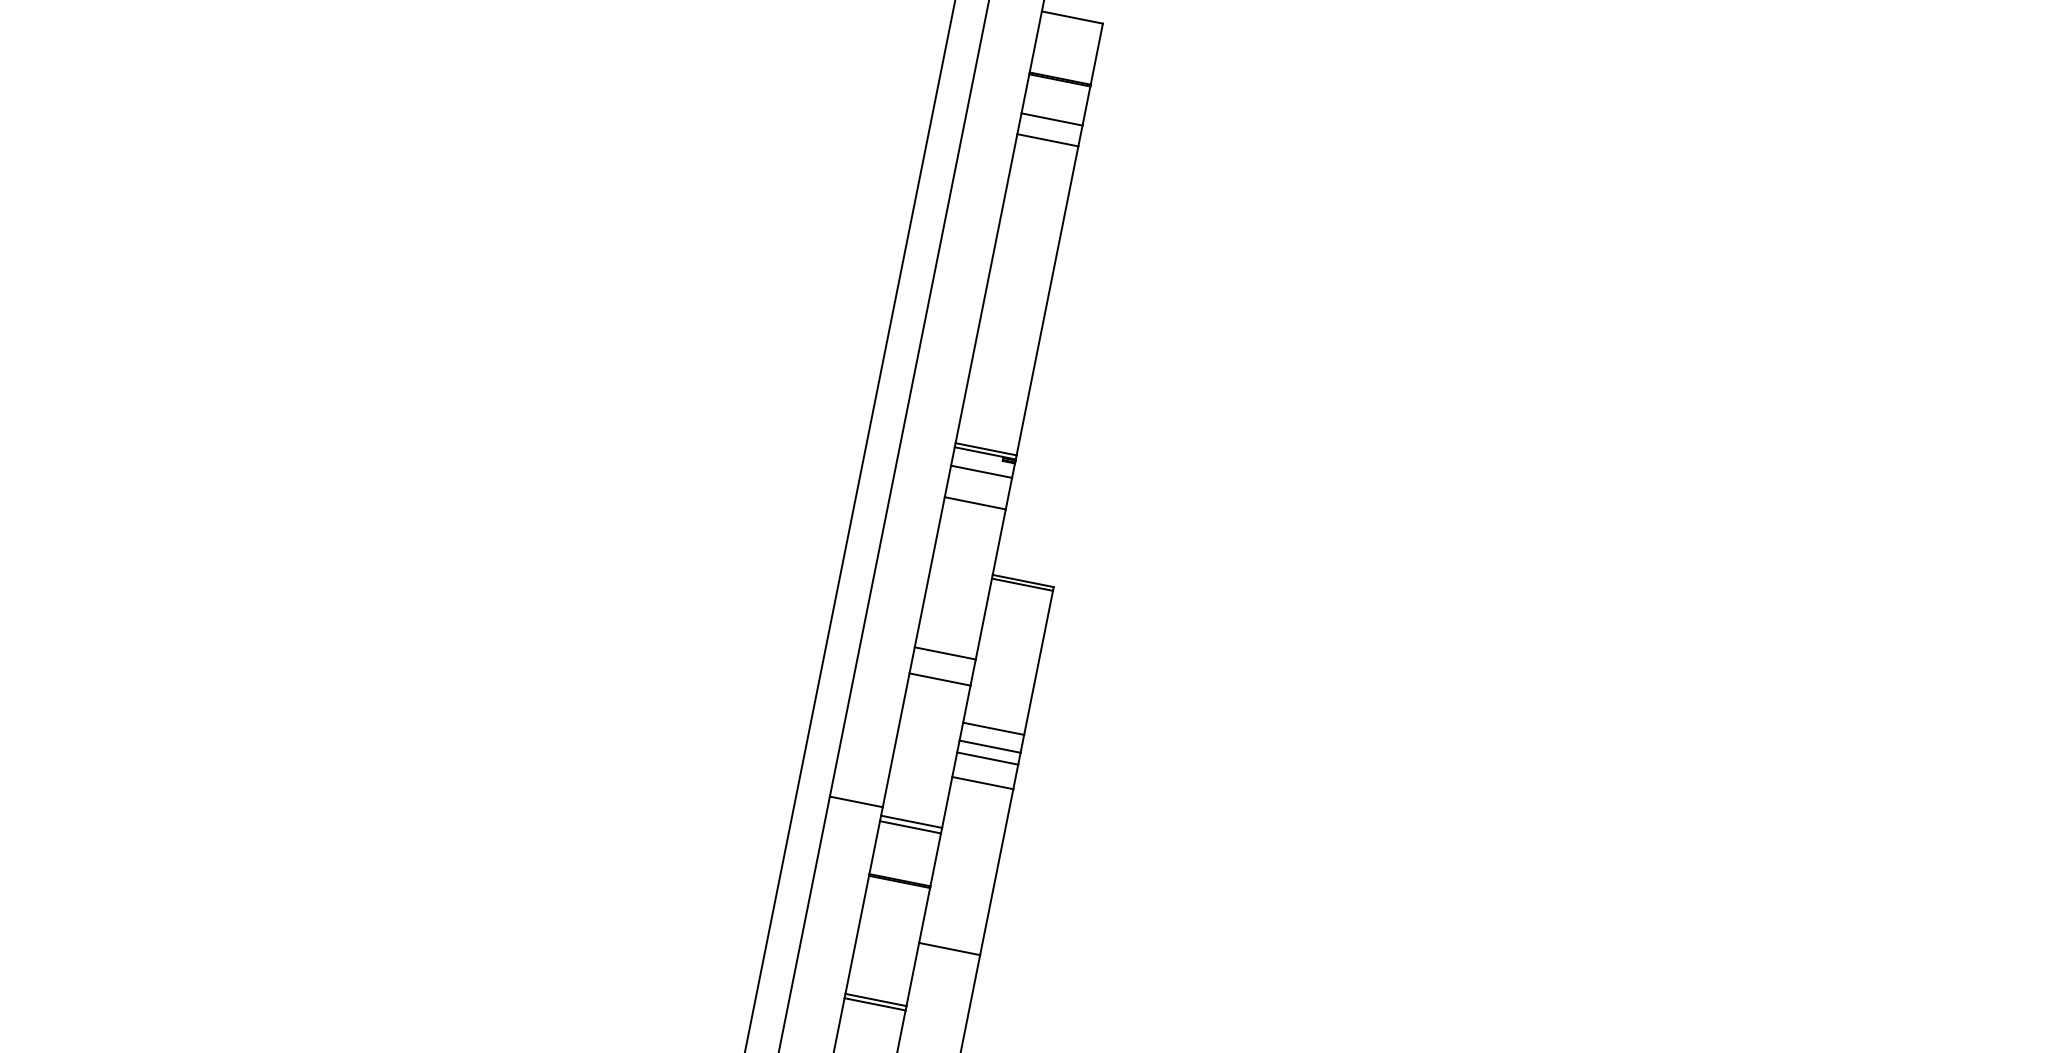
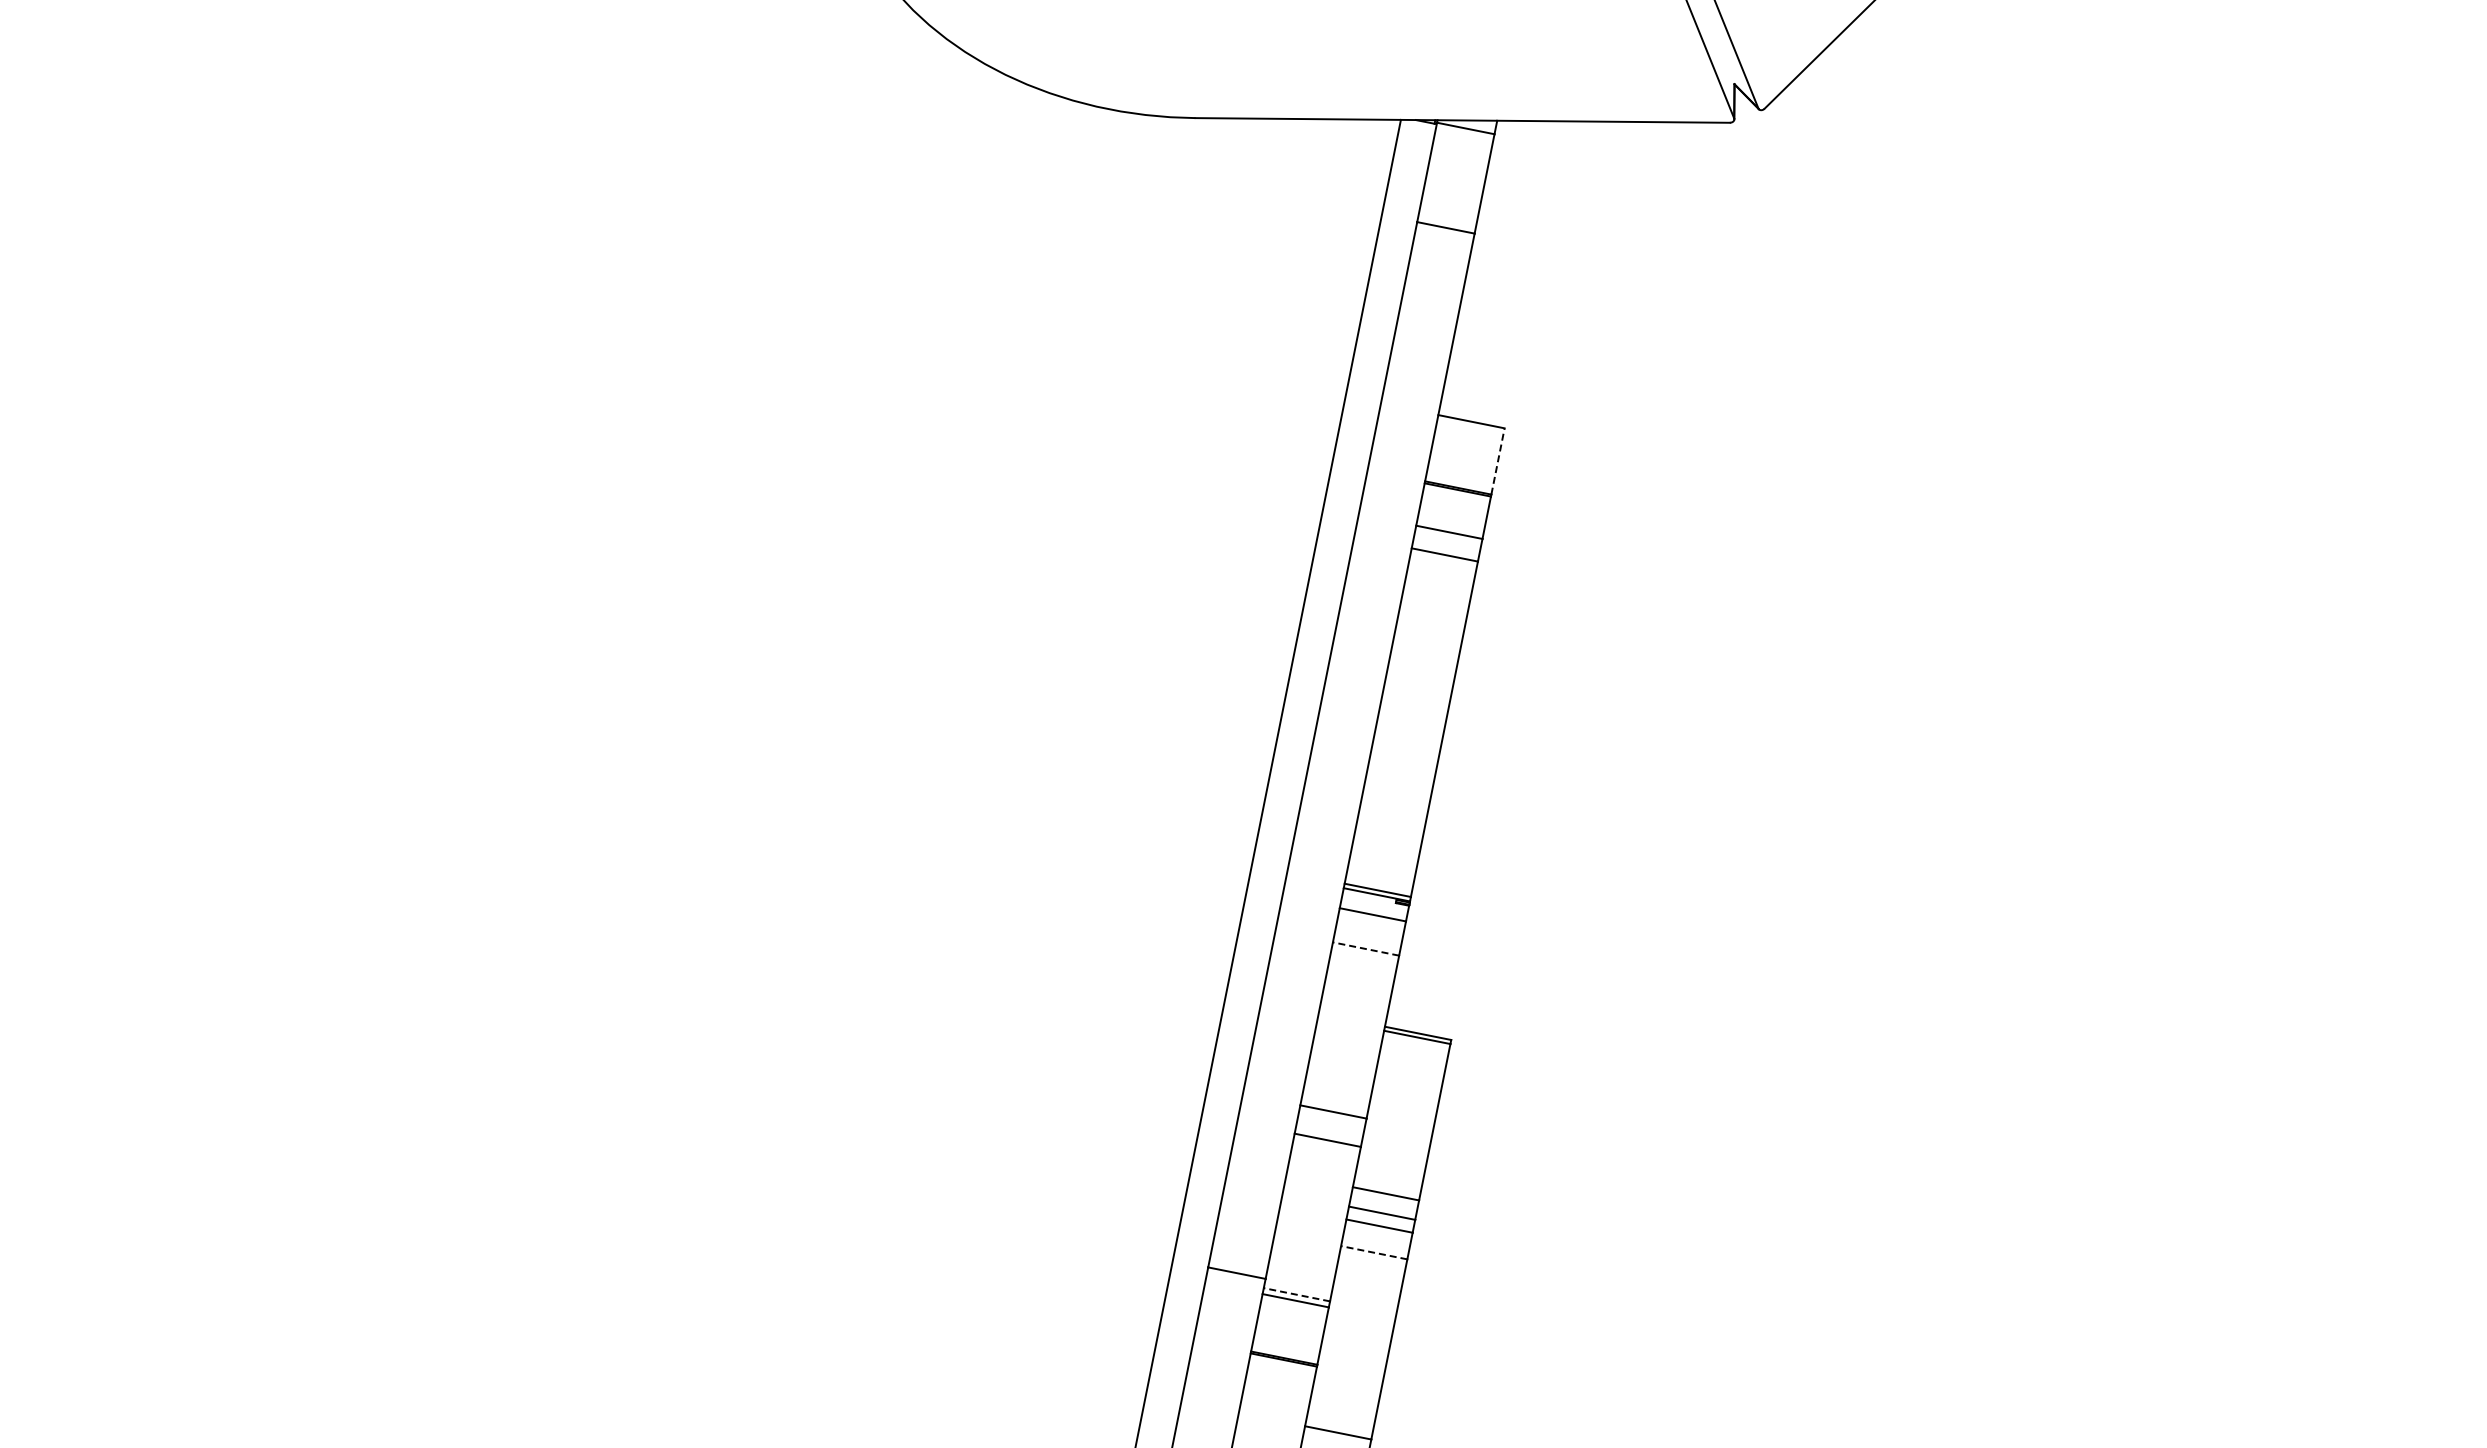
line: (1096, 54) -> (1497, 461), solid -> dashed
line: (975, 503) -> (1366, 949), solid -> dashed
line: (983, 782) -> (1374, 1252), solid -> dashed
line: (911, 821) -> (1296, 1294), solid -> dashed

